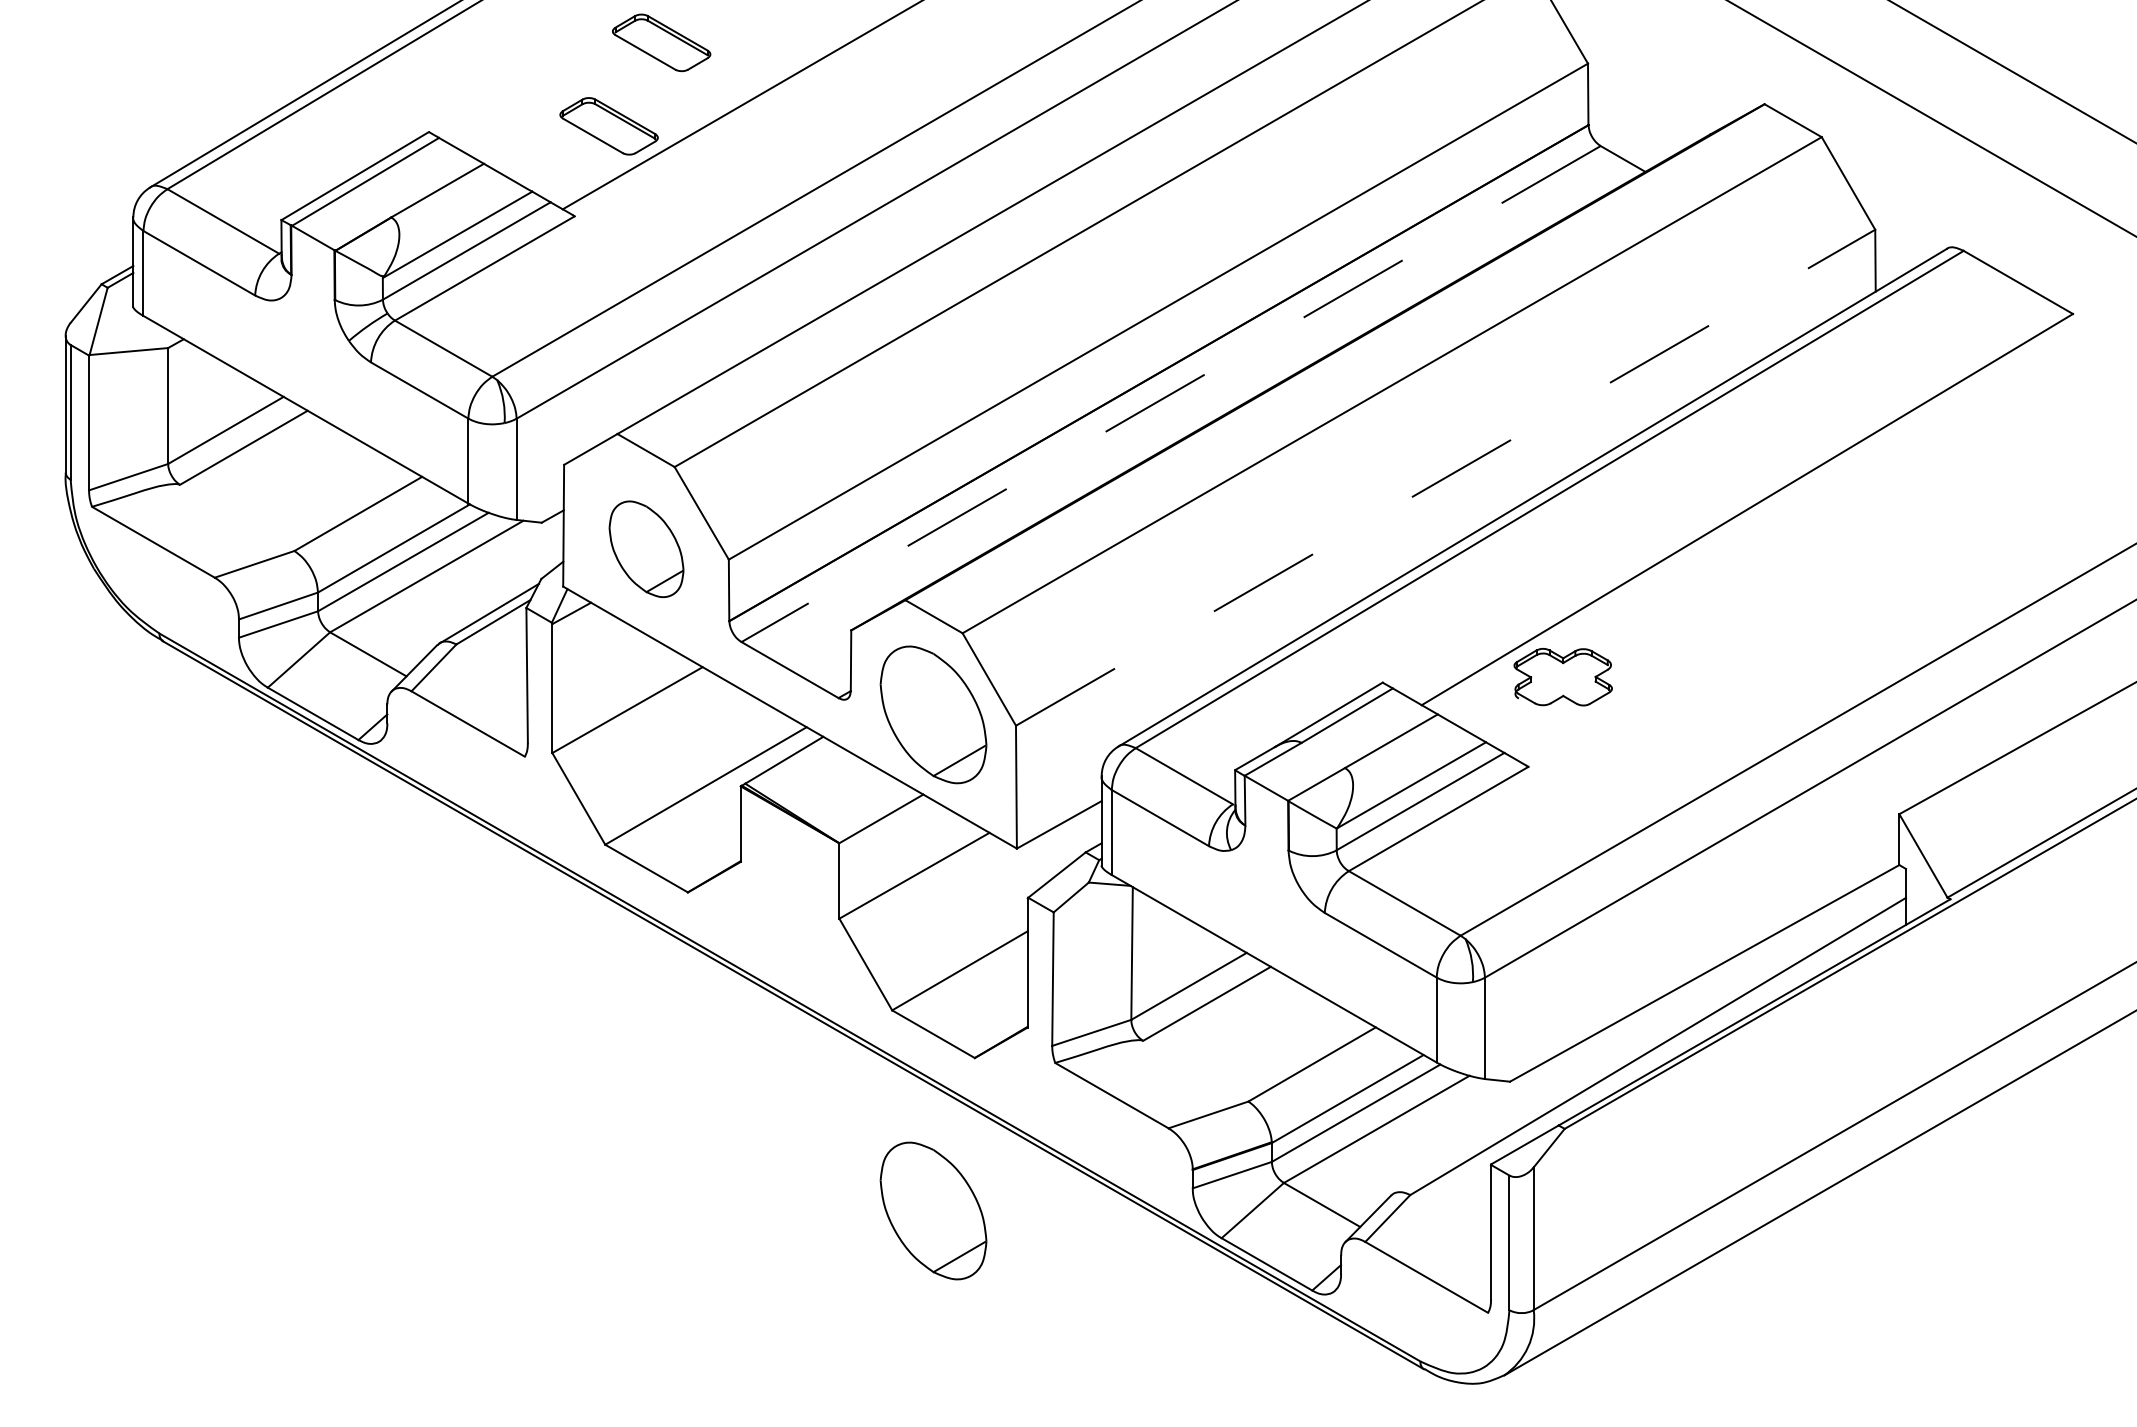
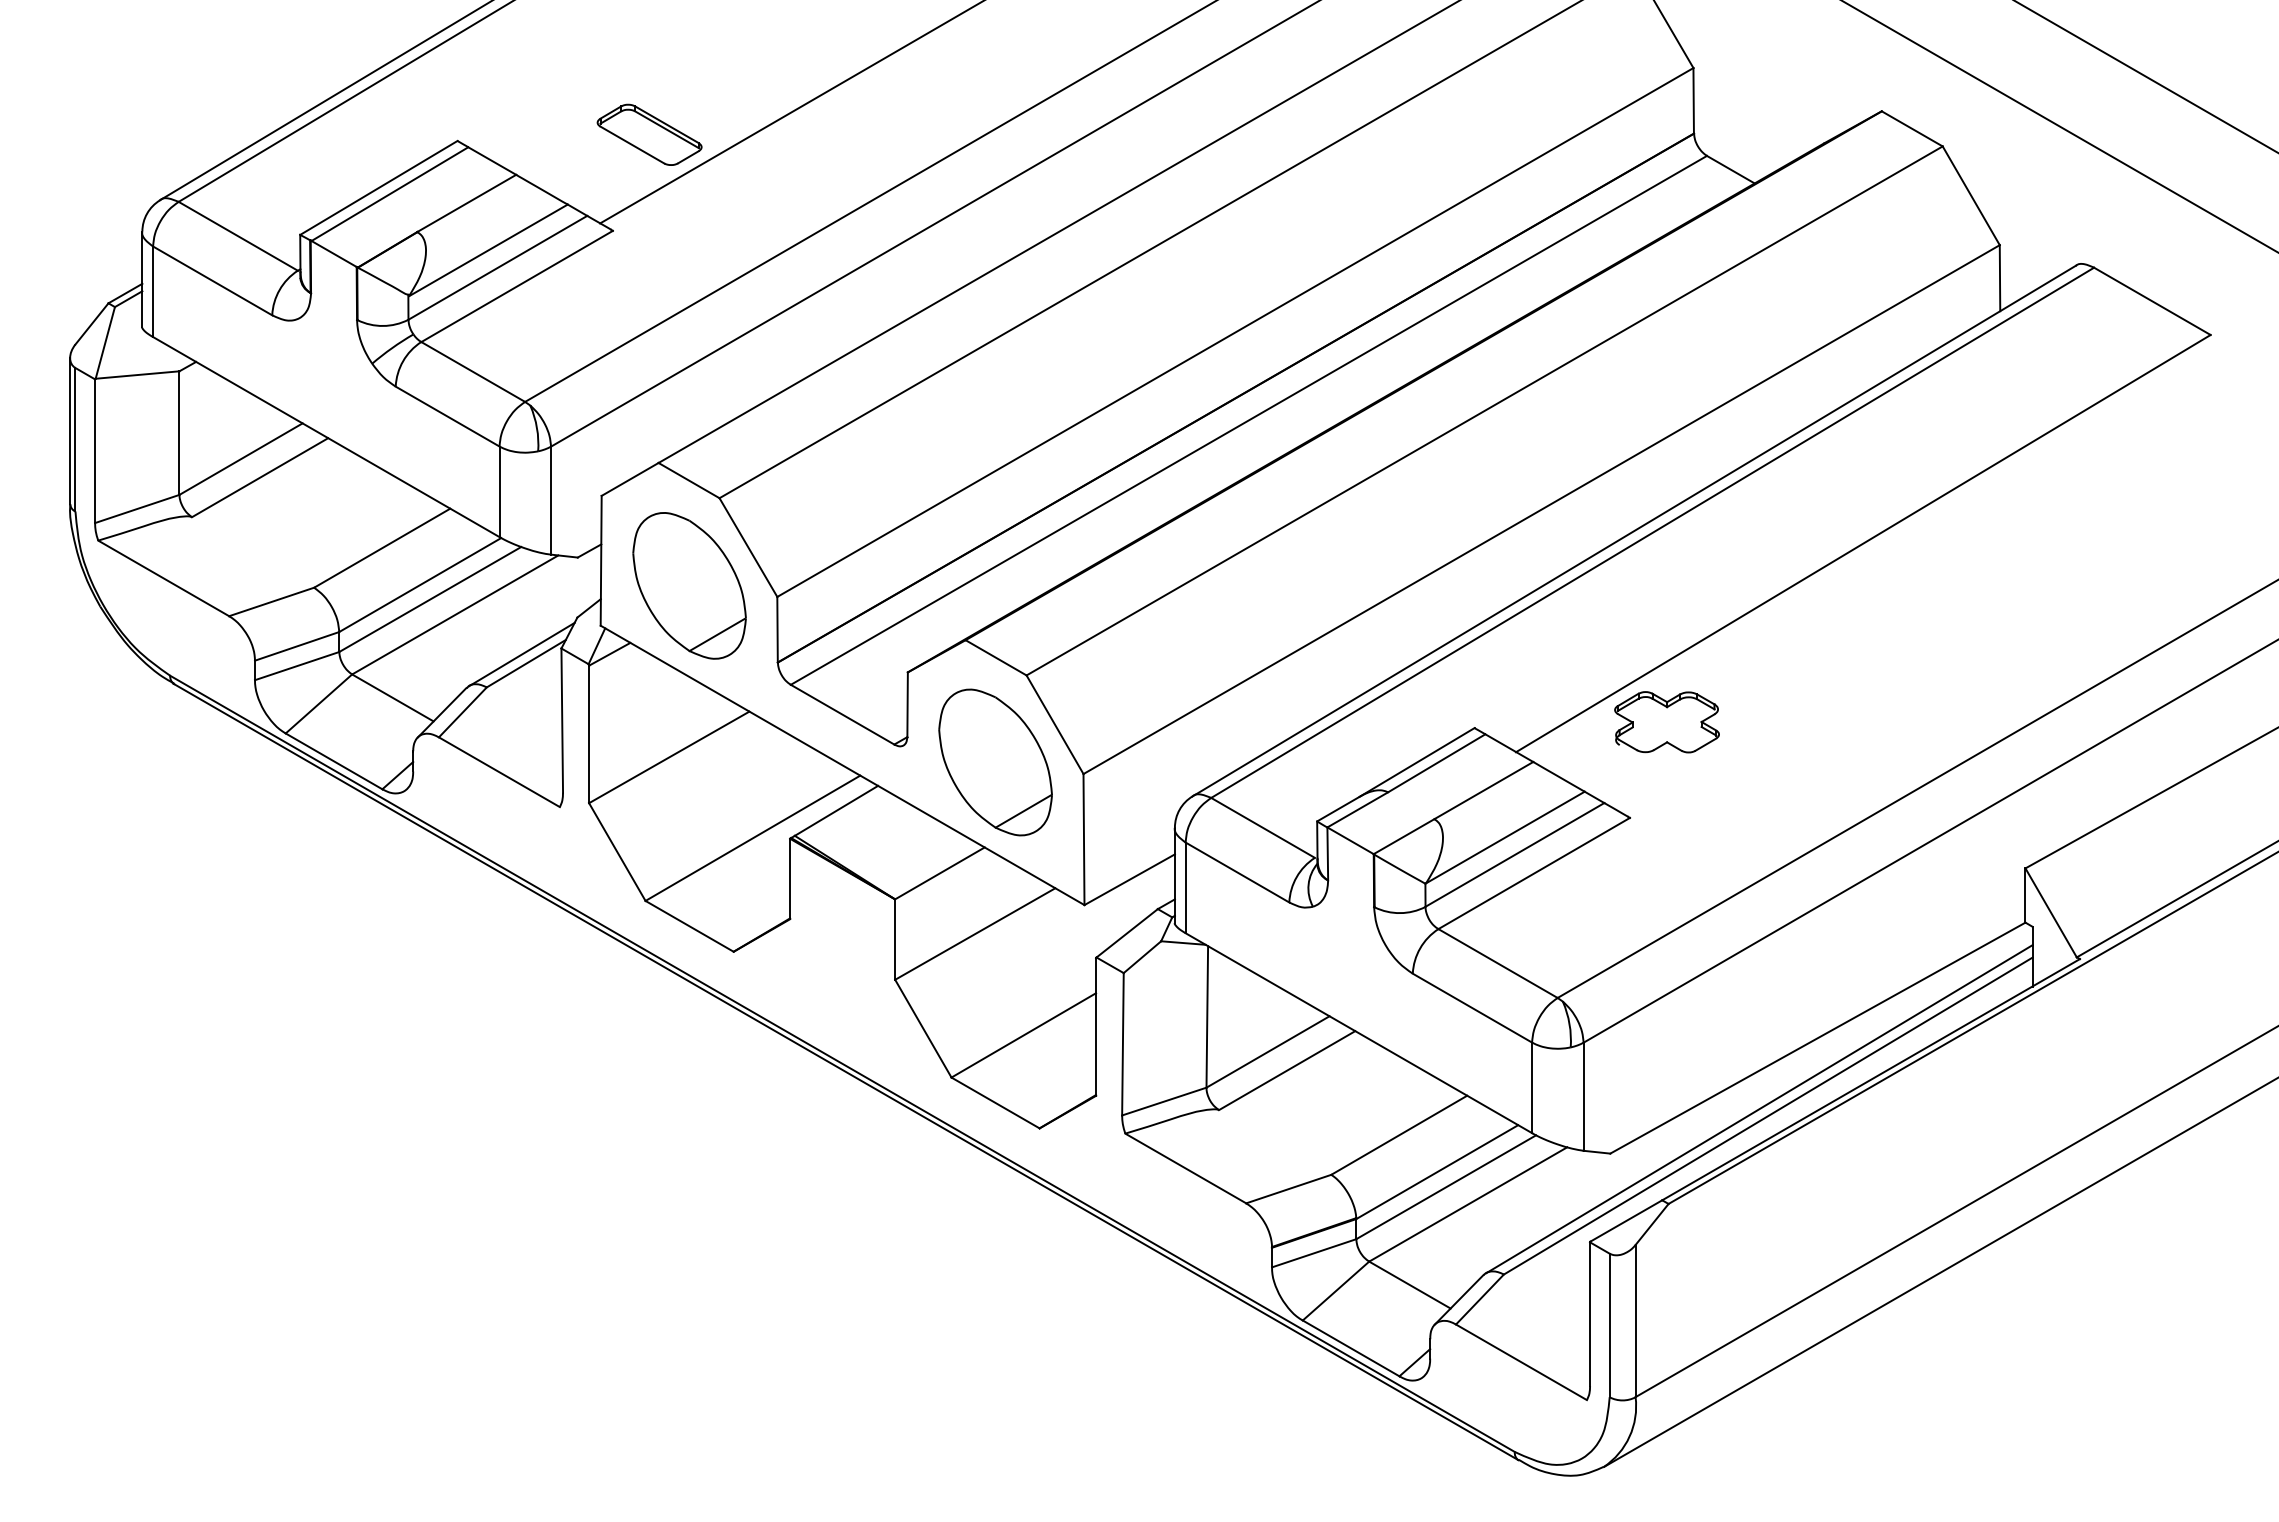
part: (661, 42) -> (705, 45), removed
line: (1170, 394) -> (1248, 420), dashed -> solid
line: (1445, 477) -> (1541, 509), dashed -> solid
part: (646, 548) -> (689, 585), size x1.43
line: (1649, 1040) -> (1759, 1109), added
part: (933, 1211) -> (995, 1291), removed

